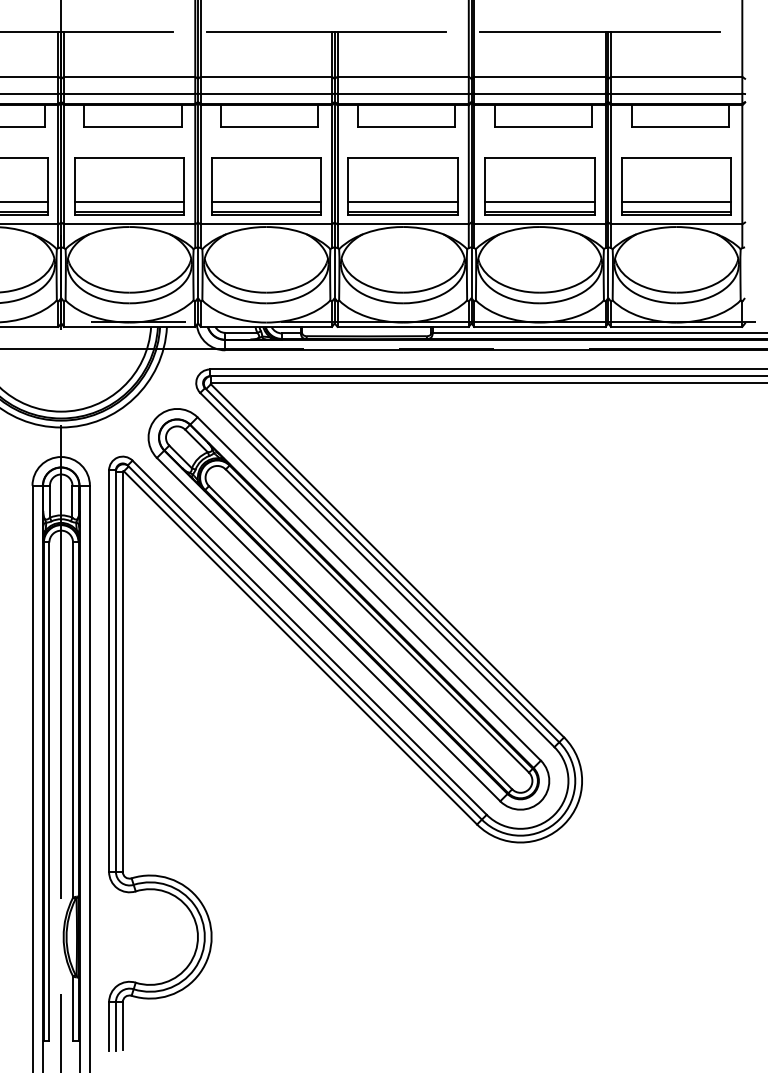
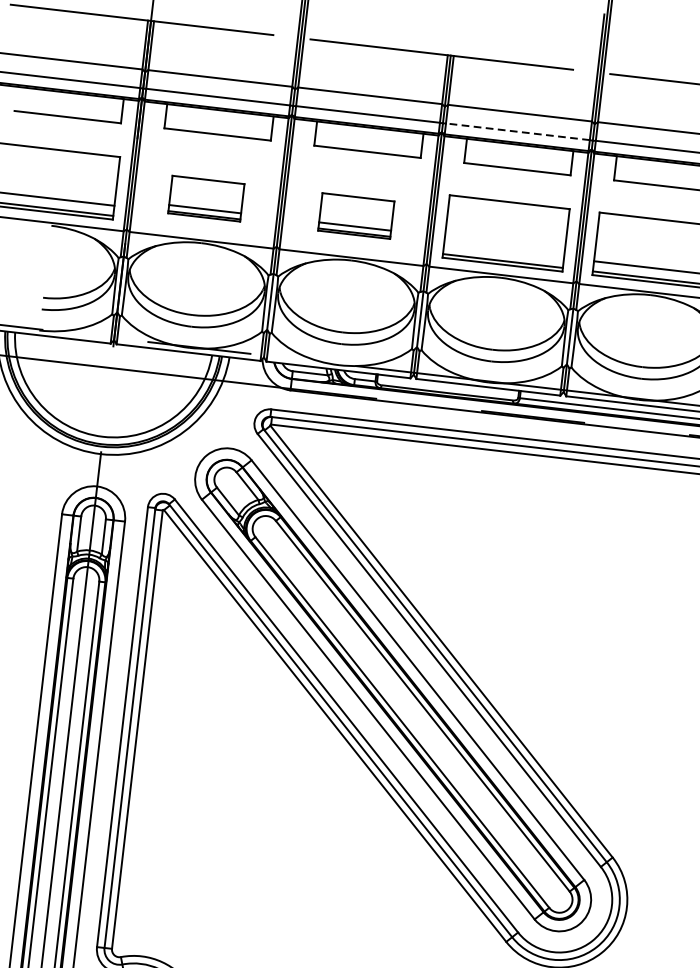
line: (403, 93) -> (518, 131), solid -> dashed
part: (129, 186) -> (206, 198), size x0.6
part: (266, 186) -> (356, 216), size x0.6
line: (402, 202) -> (503, 250), removed

